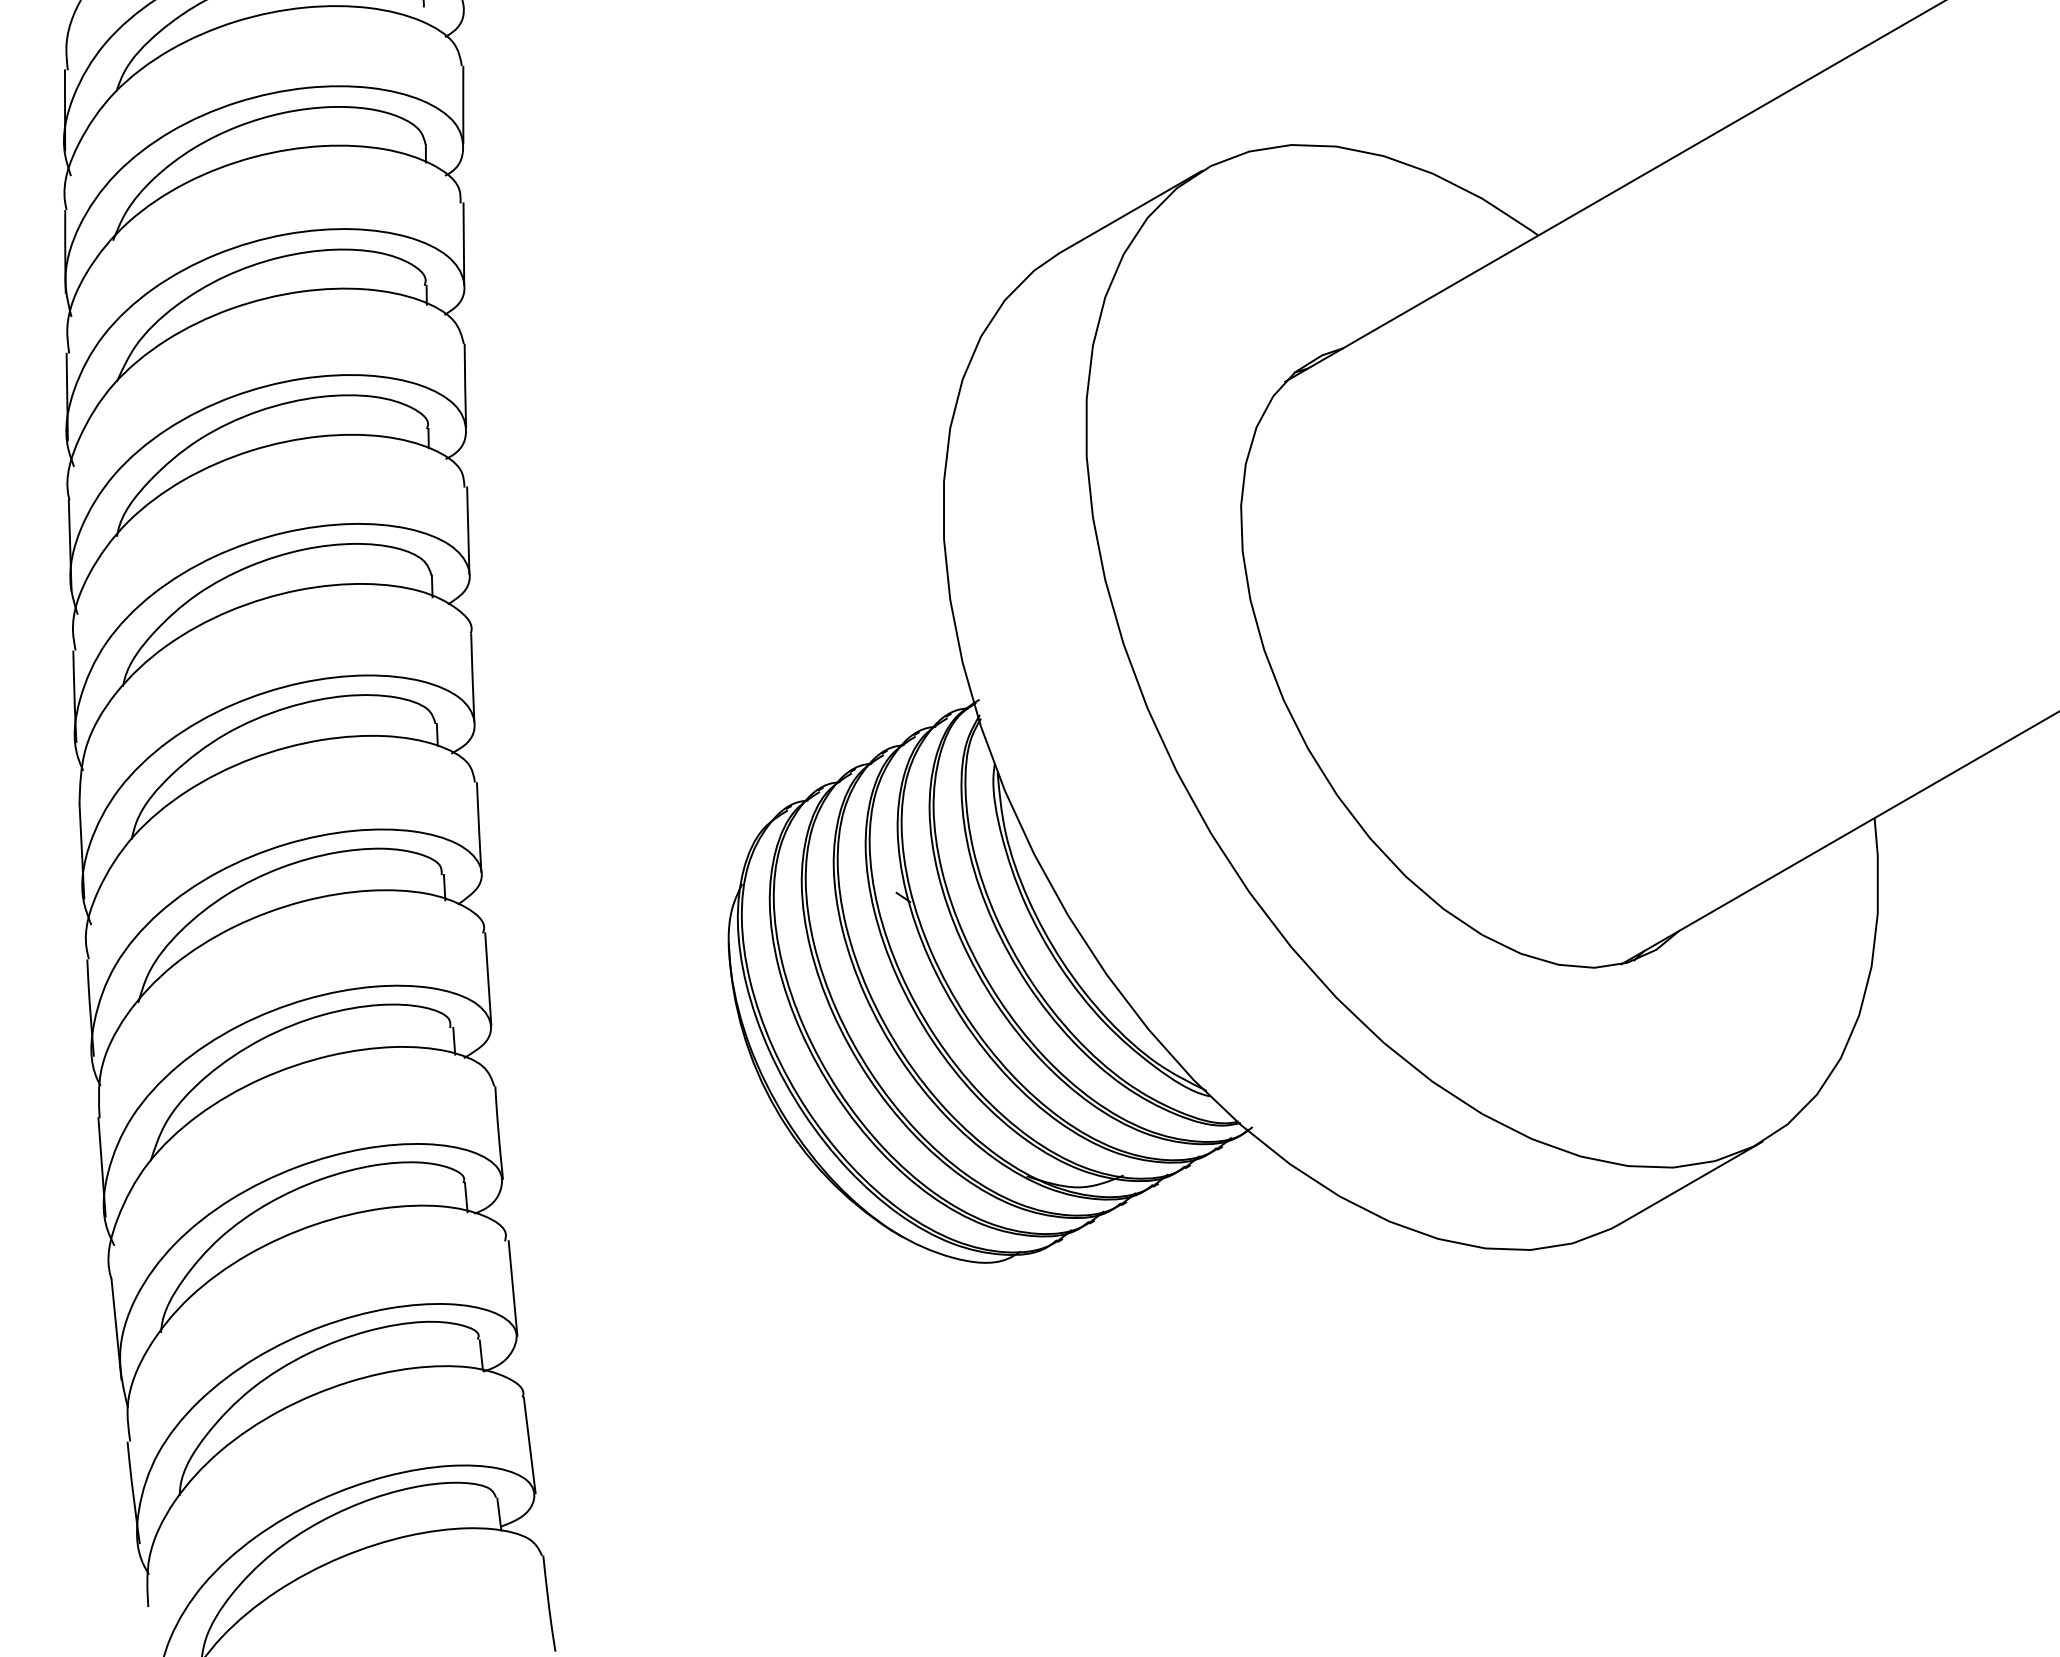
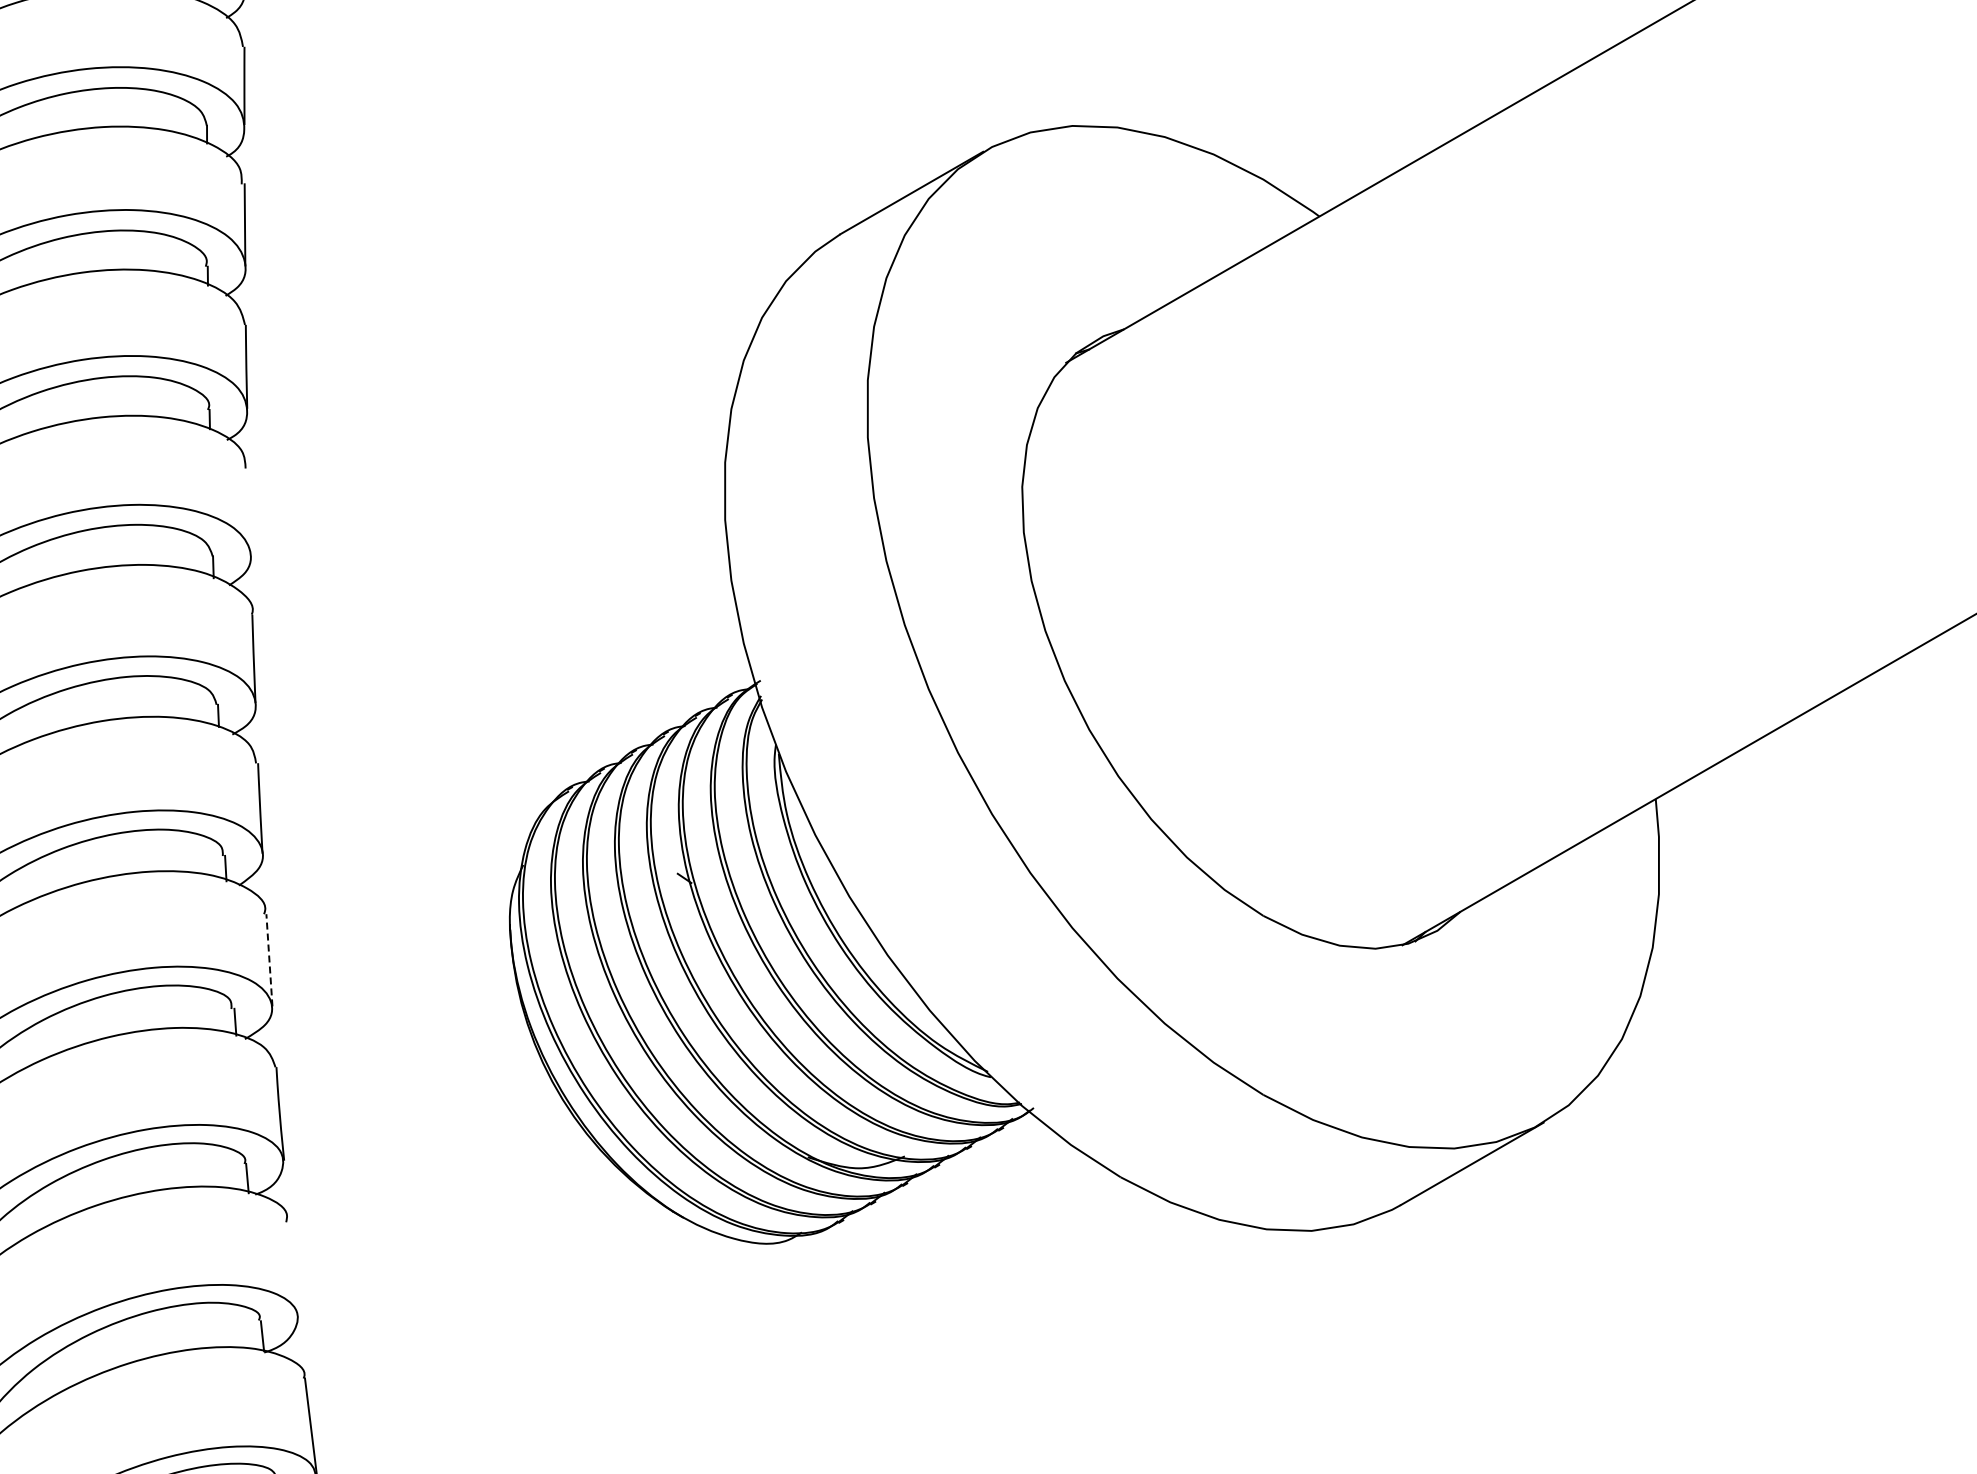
line: (468, 530) -> (249, 511), removed
line: (488, 978) -> (269, 959), solid -> dashed
line: (512, 1288) -> (293, 1269), removed

